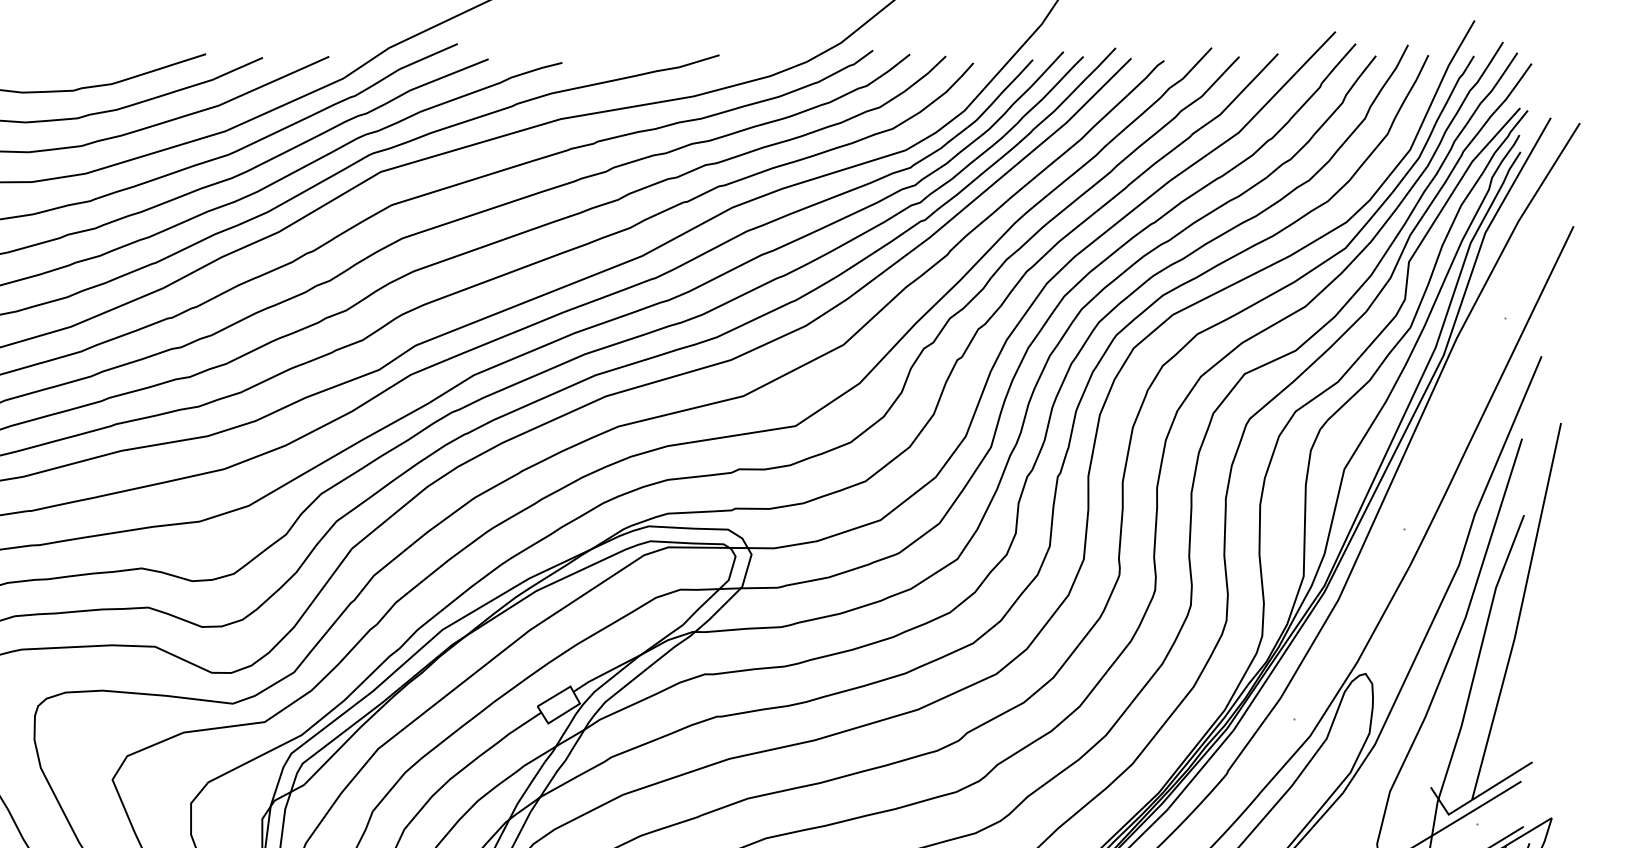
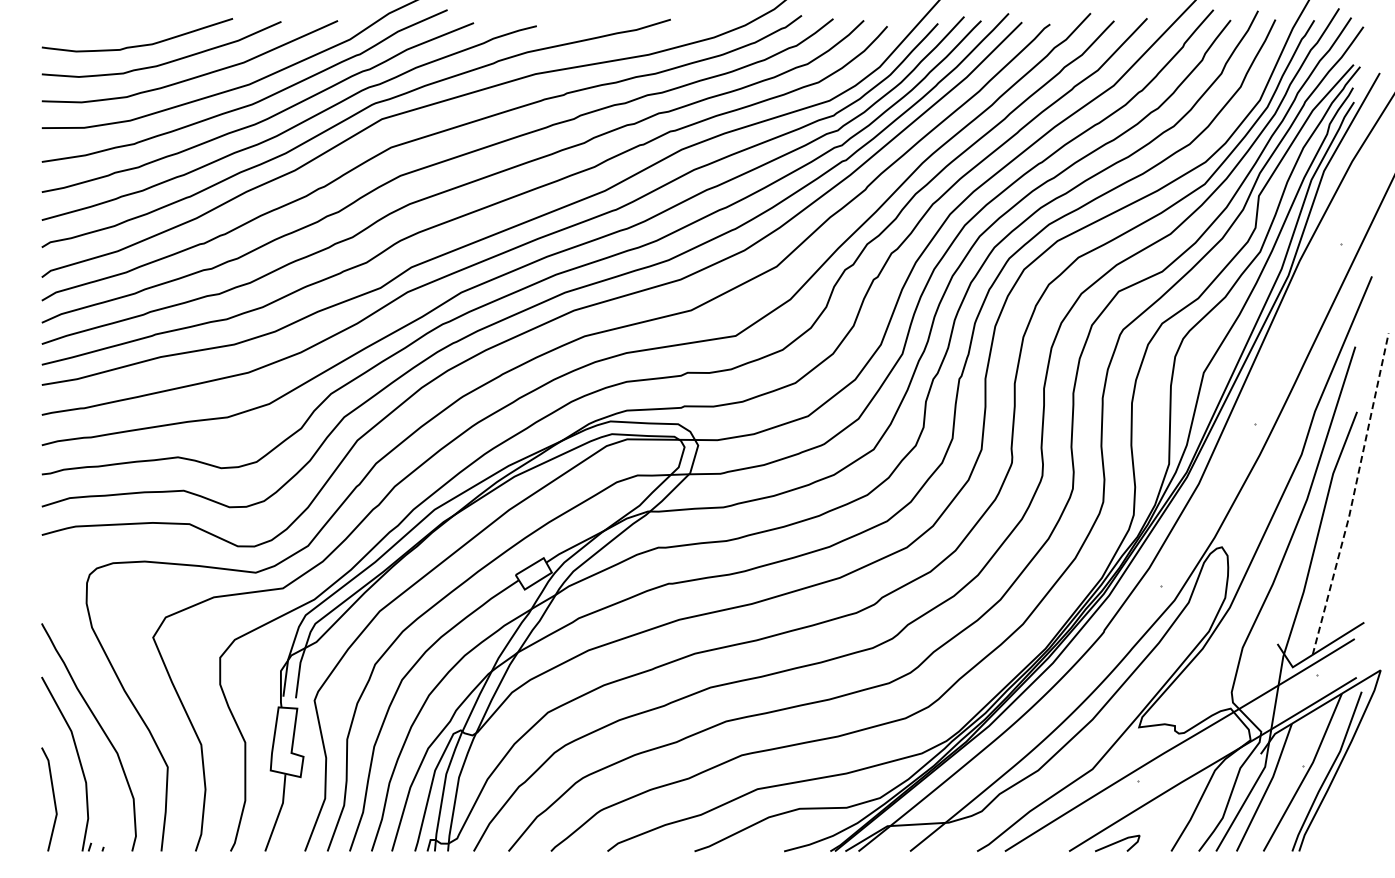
line: (1519, 613) -> (1353, 495), solid -> dashed

